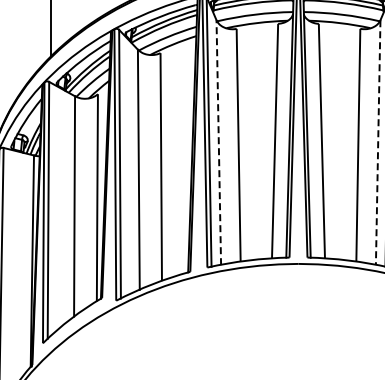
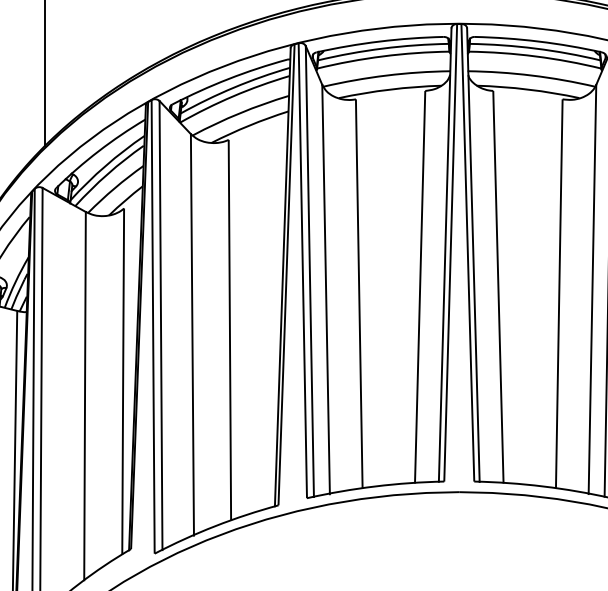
line: (218, 142) -> (325, 289), dashed -> solid
line: (378, 143) -> (592, 290), dashed -> solid

